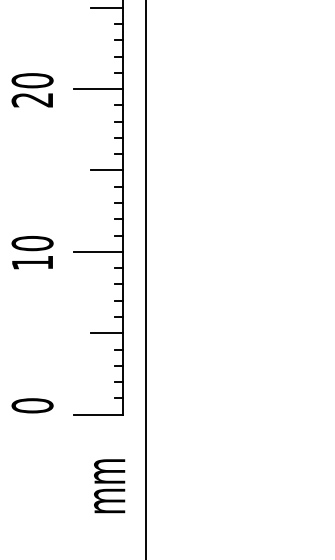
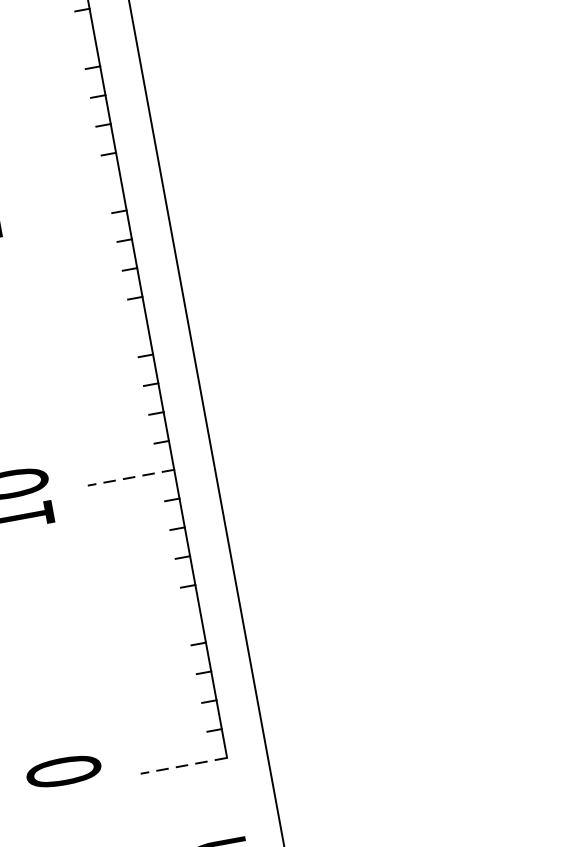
line: (106, 7) -> (65, 42), removed
line: (98, 89) -> (77, 190), removed
line: (106, 170) -> (118, 331), removed
line: (98, 251) -> (130, 477), solid -> dashed
line: (106, 333) -> (171, 619), removed
line: (98, 414) -> (183, 765), solid -> dashed

